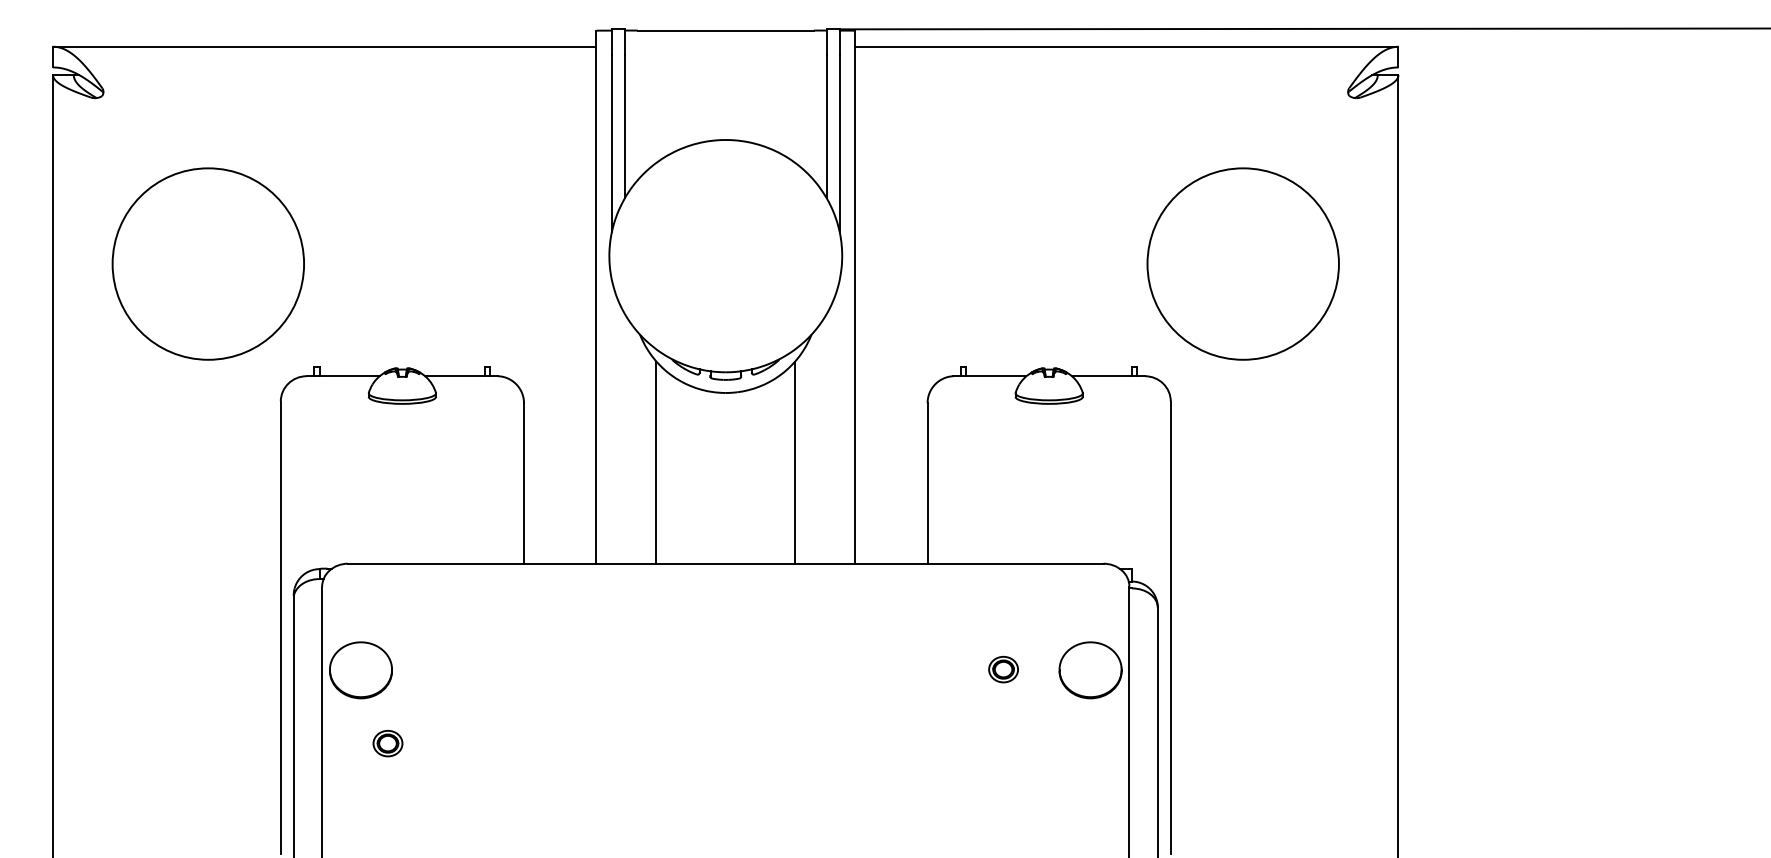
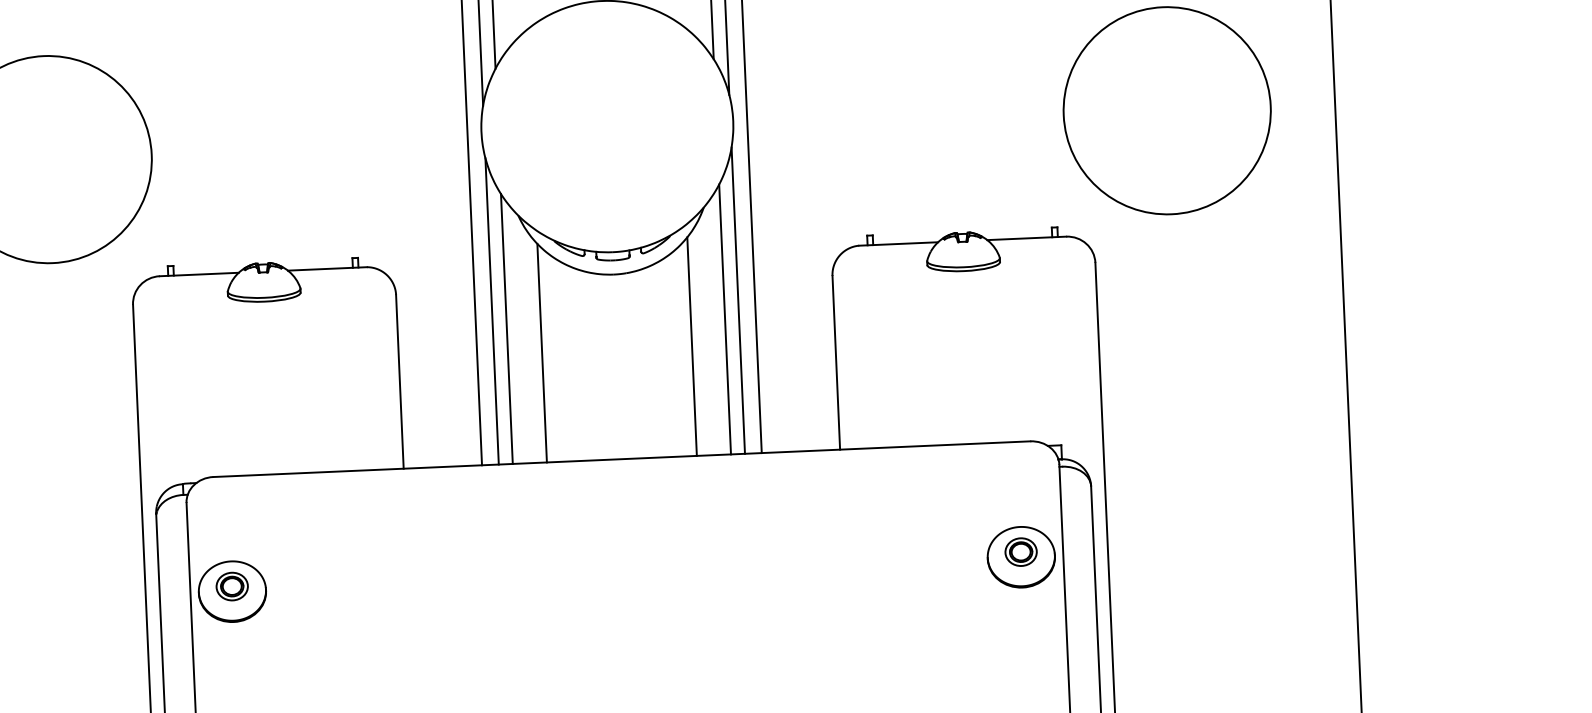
line: (611, 421) -> (491, 310), added
line: (839, 421) -> (738, 300), added
line: (624, 438) -> (506, 328), added
line: (826, 438) -> (724, 319), added
part: (1003, 669) -> (1021, 552), moved
part: (387, 743) -> (231, 586), moved

